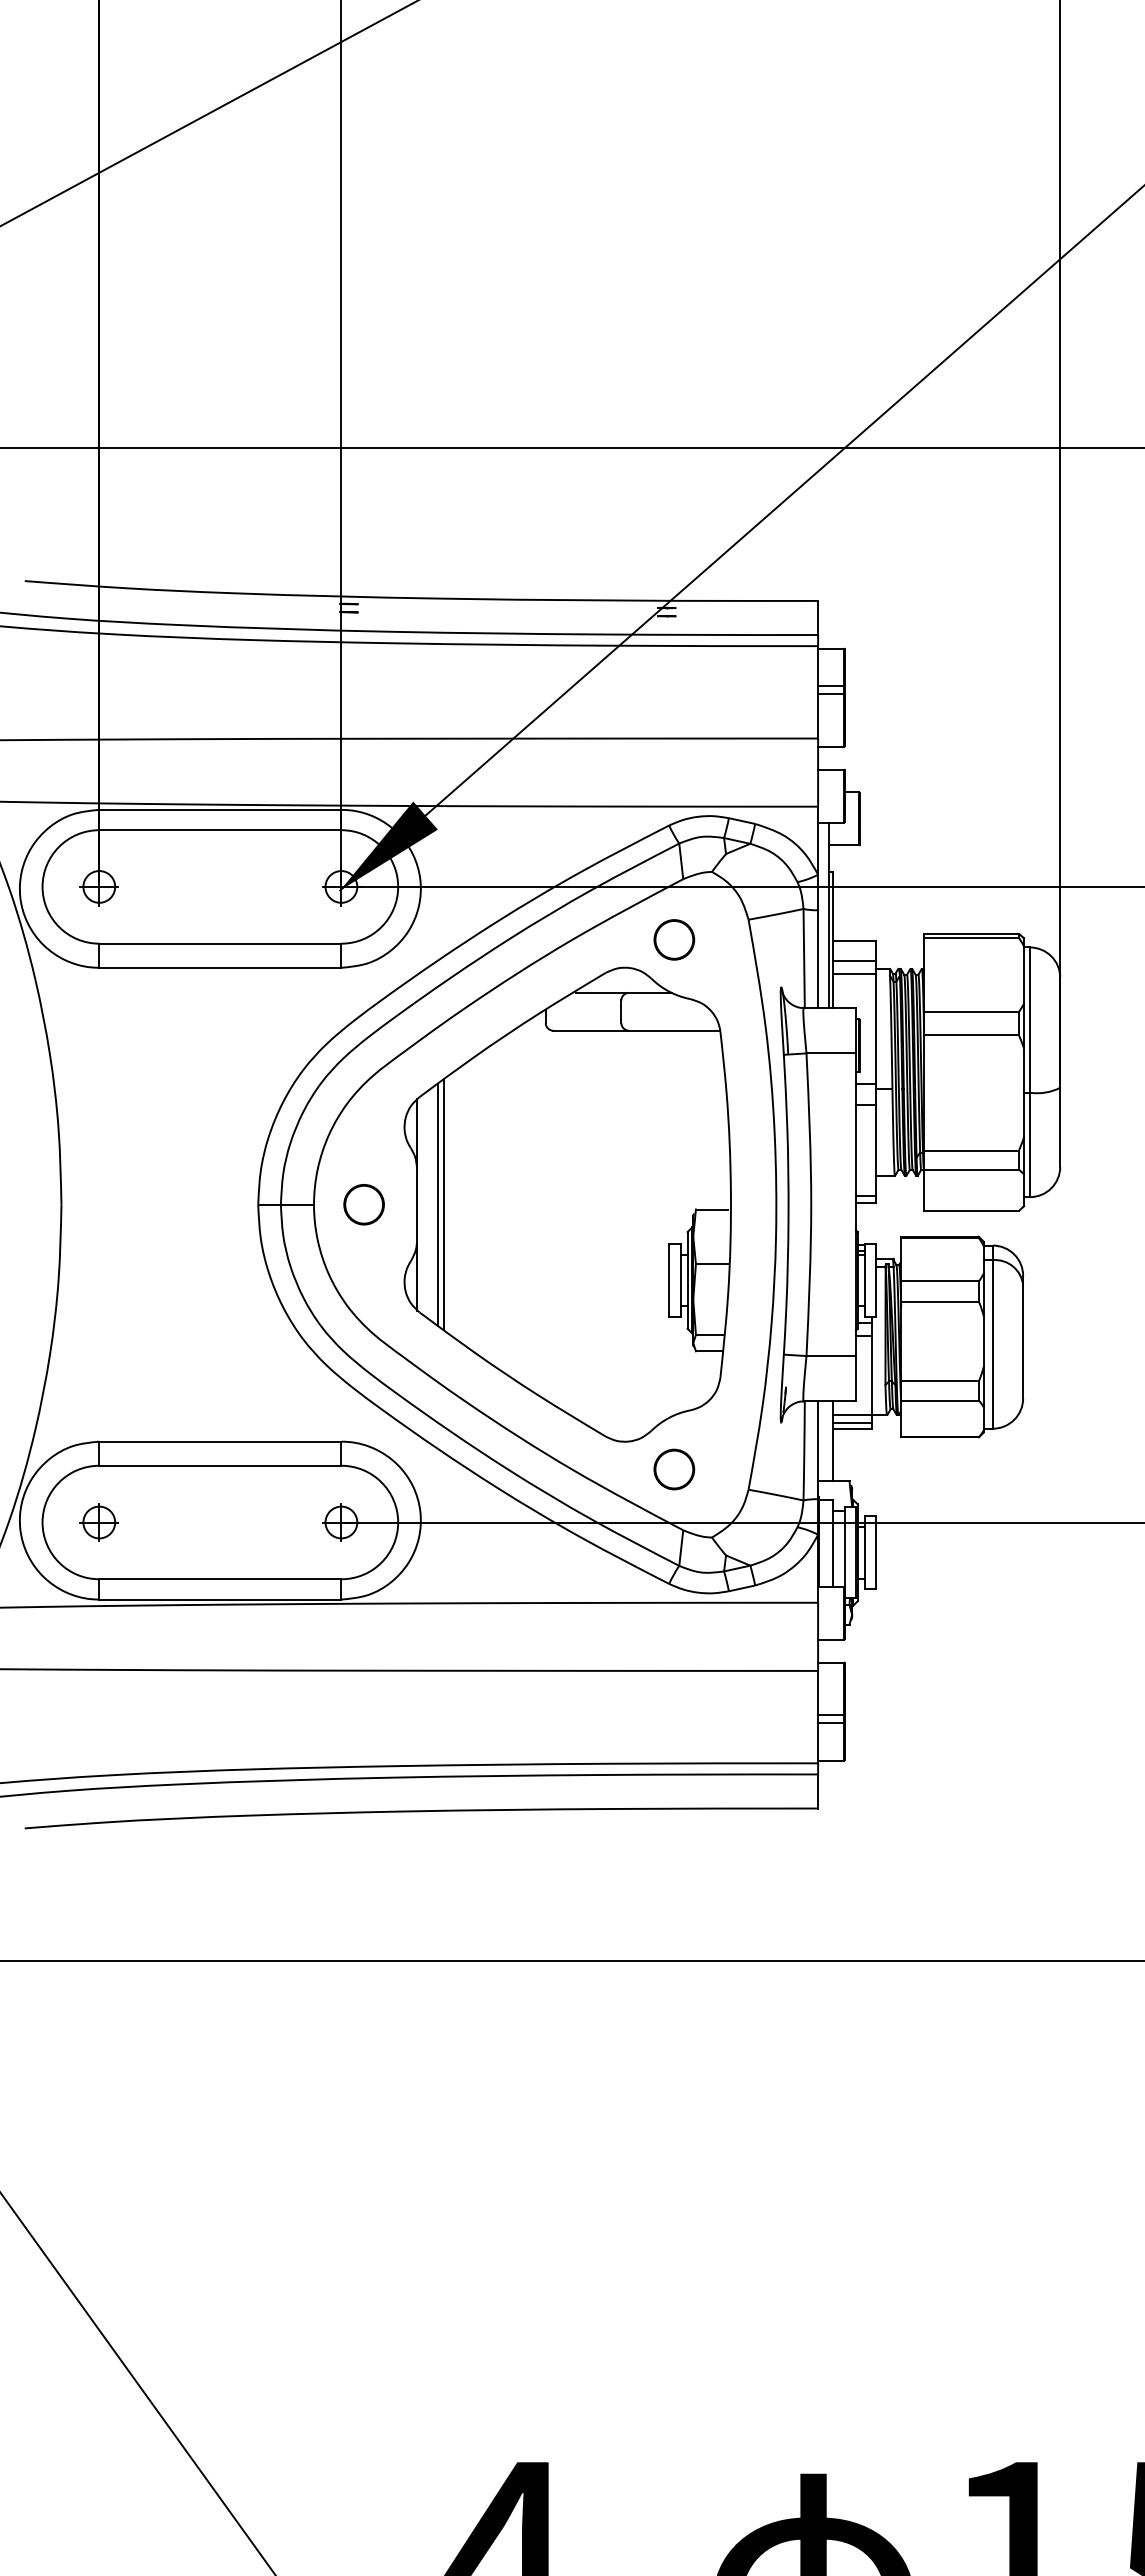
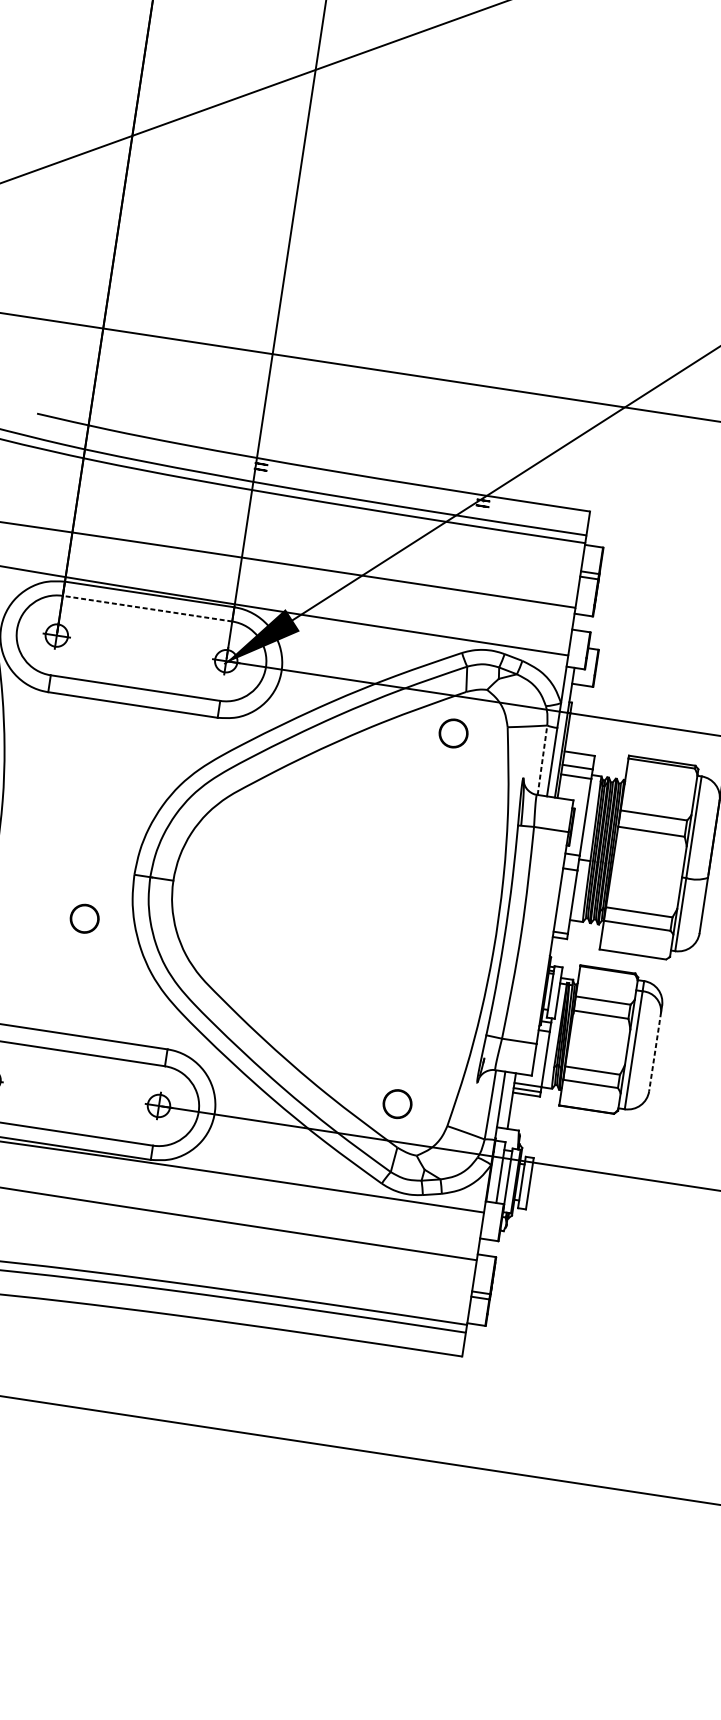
line: (219, 830) -> (146, 608), solid -> dashed
line: (804, 958) -> (542, 760), solid -> dashed
circle: (363, 1204) -> (84, 918), moved
part: (567, 1204) -> (350, 907), removed
line: (1023, 1342) -> (655, 1052), solid -> dashed

